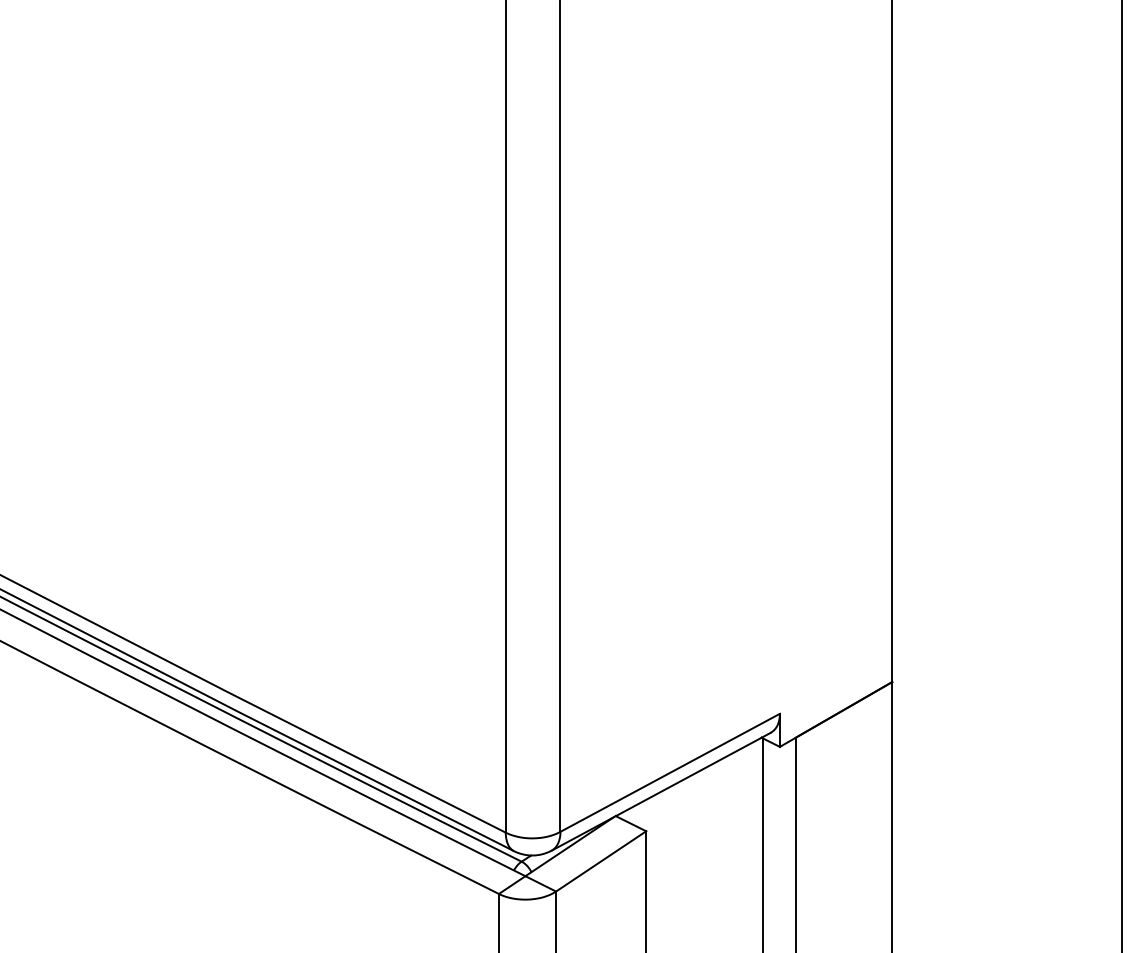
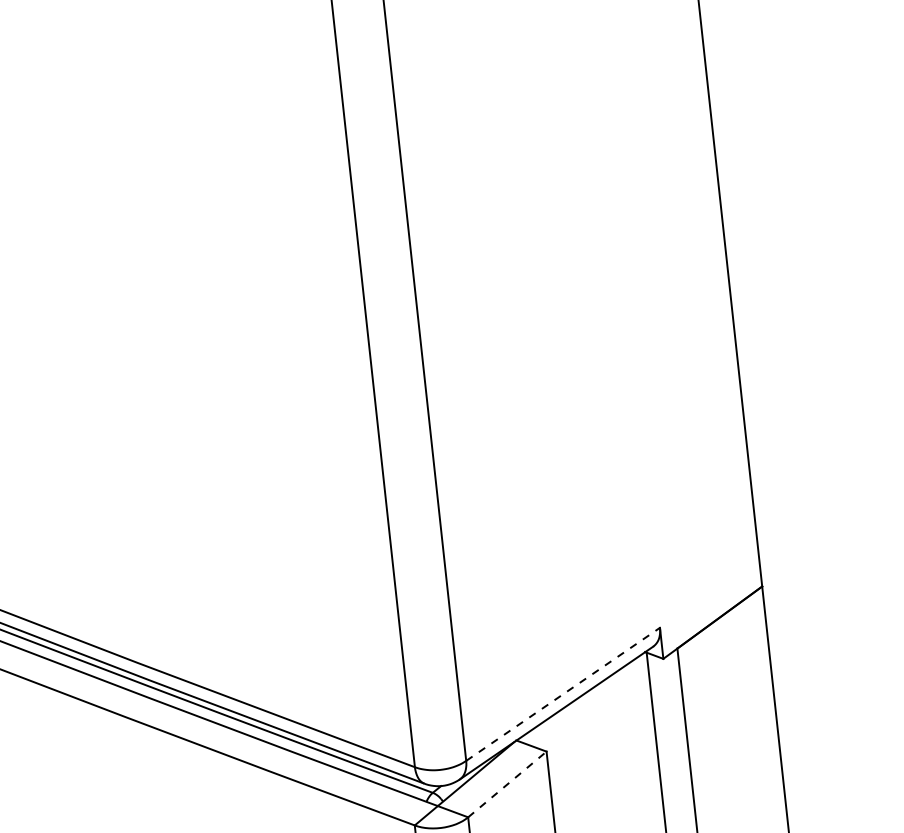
line: (670, 772) -> (563, 694), solid -> dashed
line: (601, 861) -> (507, 784), solid -> dashed

